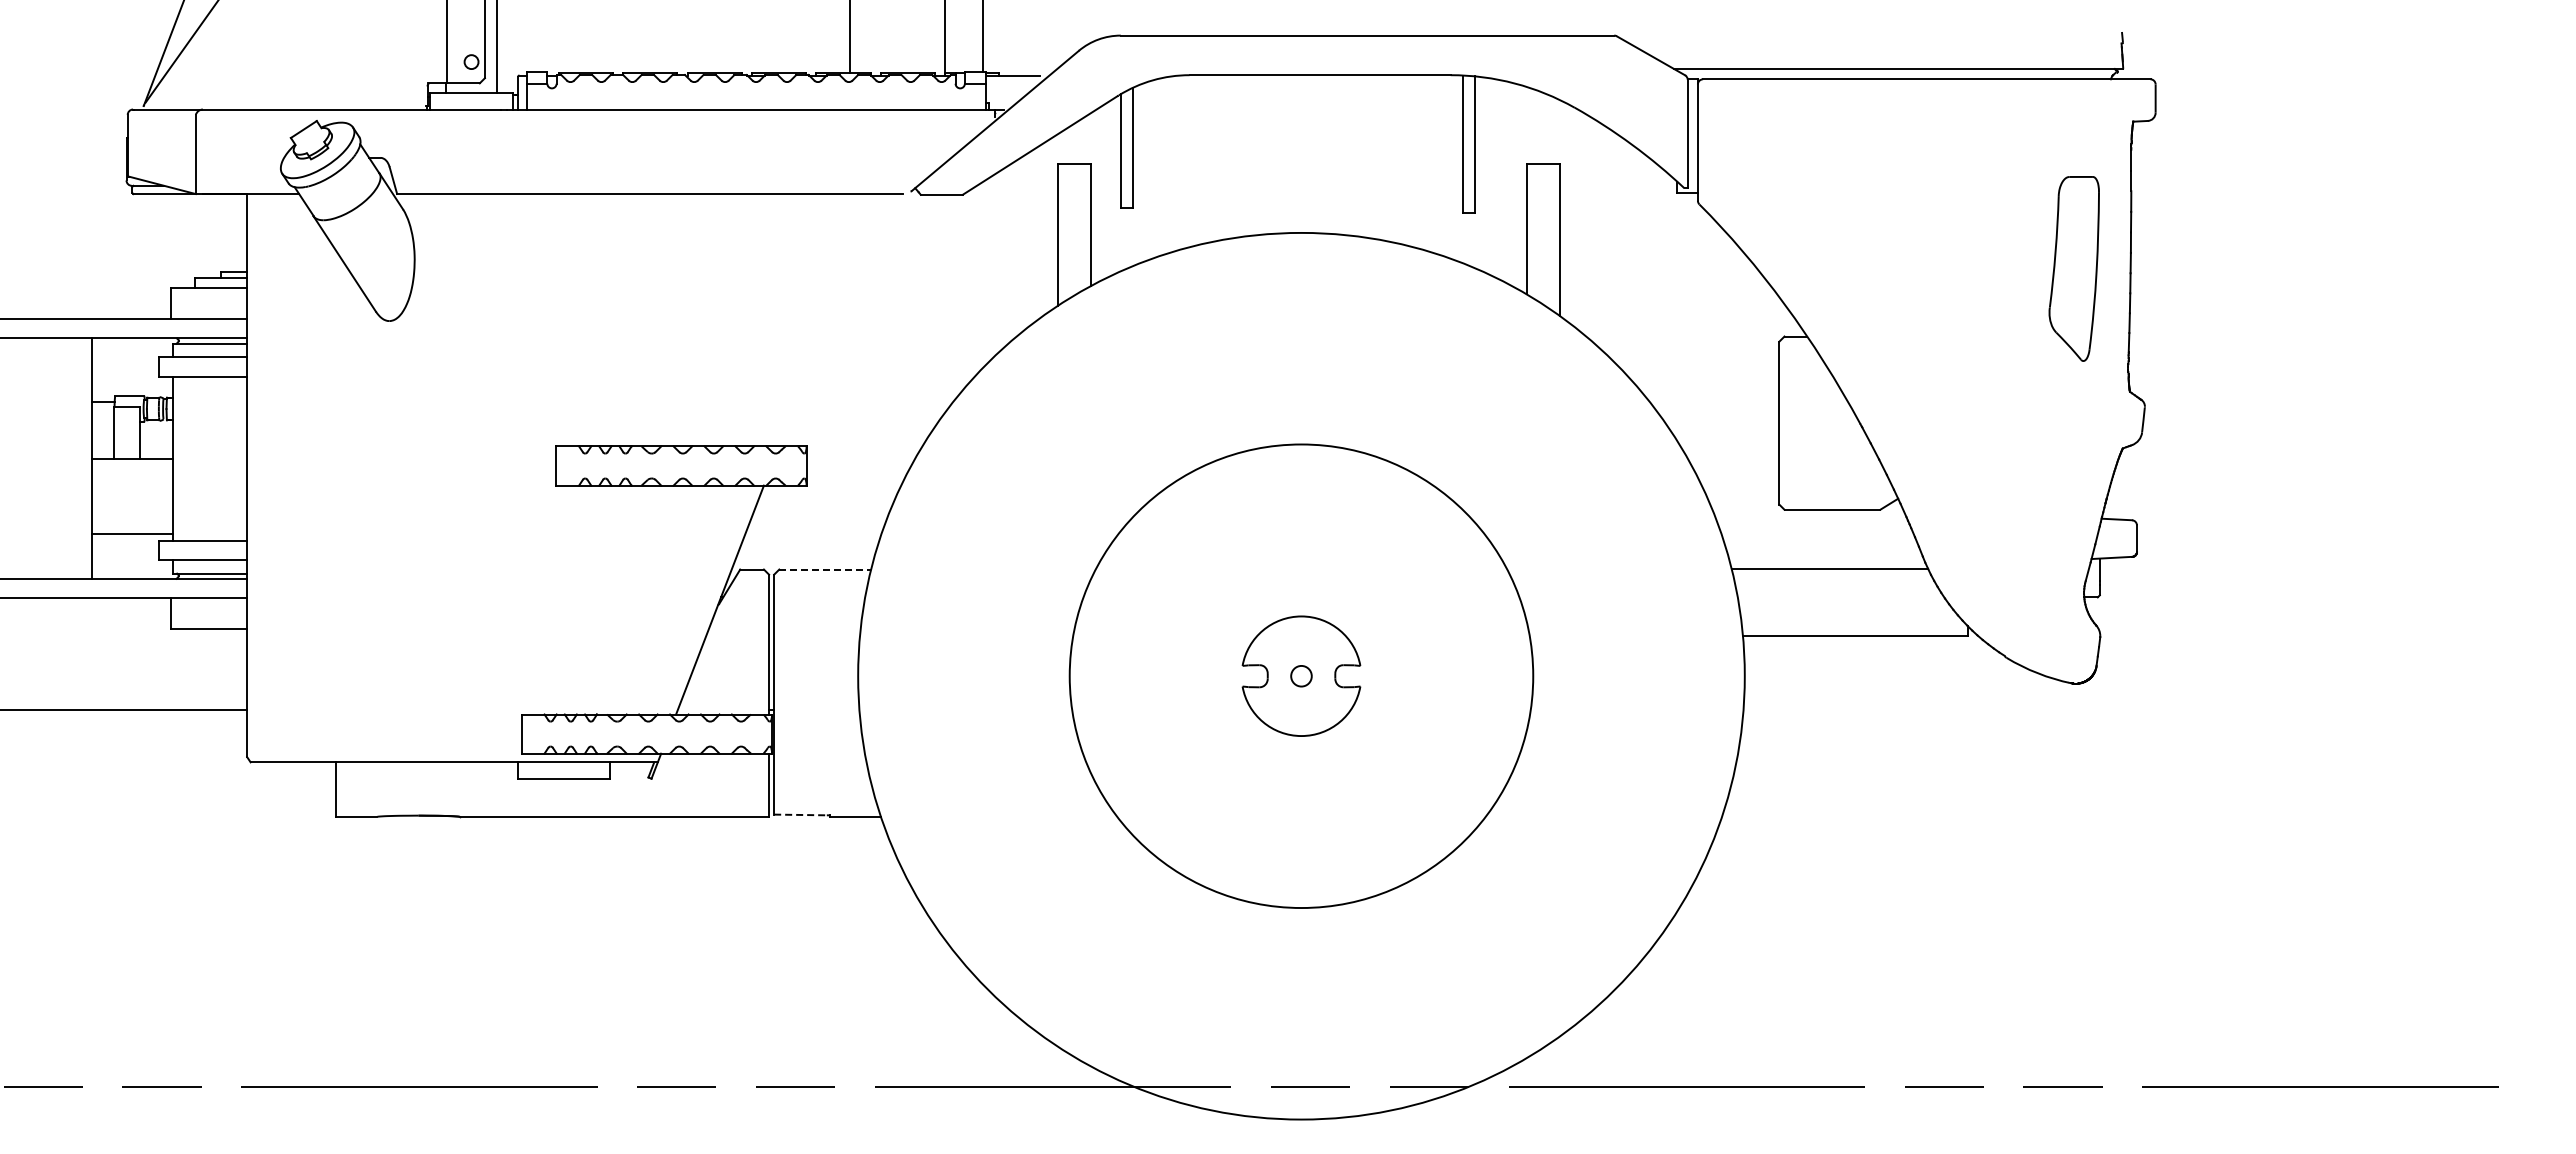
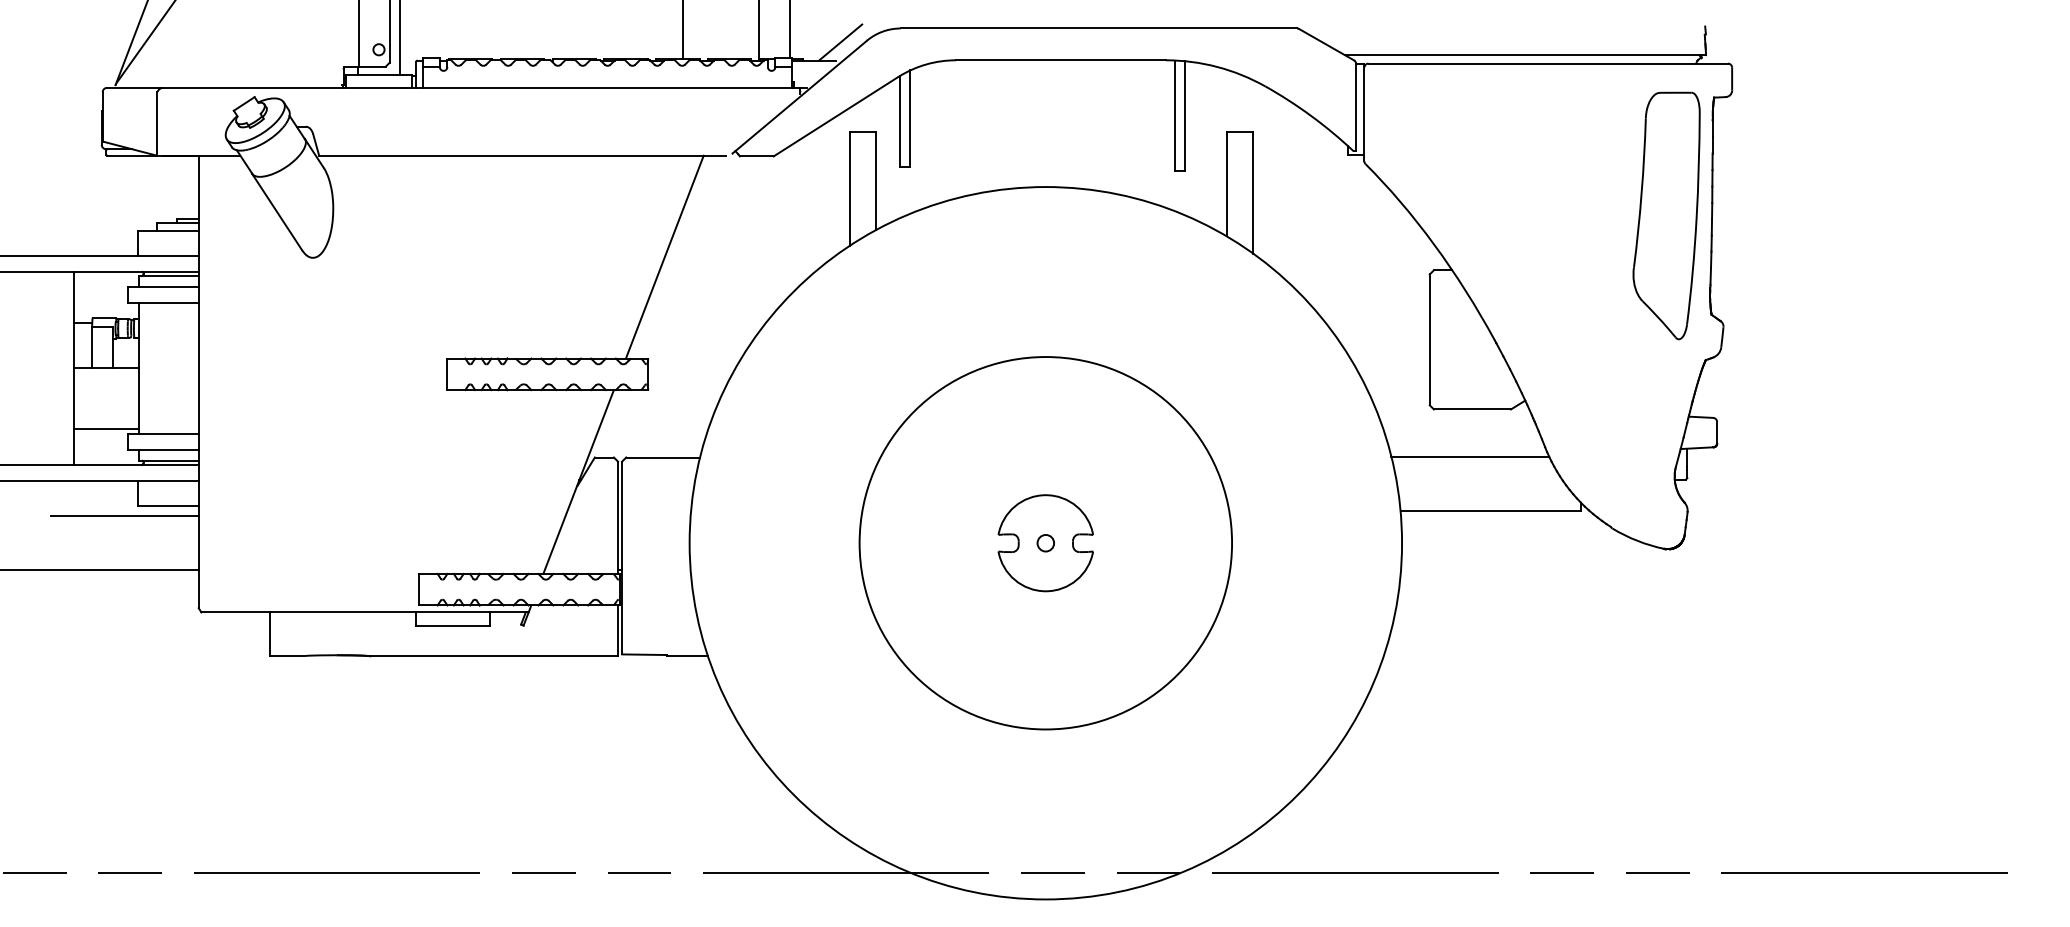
line: (1045, 52) -> (840, 42), added
part: (2074, 268) -> (1666, 215), size x1.67
line: (826, 319) -> (664, 256), added
line: (825, 569) -> (663, 457), dashed -> solid
line: (154, 642) -> (124, 516), added
line: (800, 814) -> (643, 654), dashed -> solid

